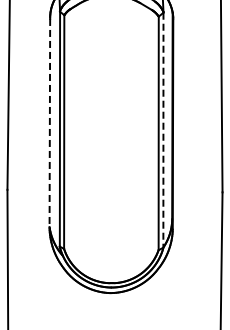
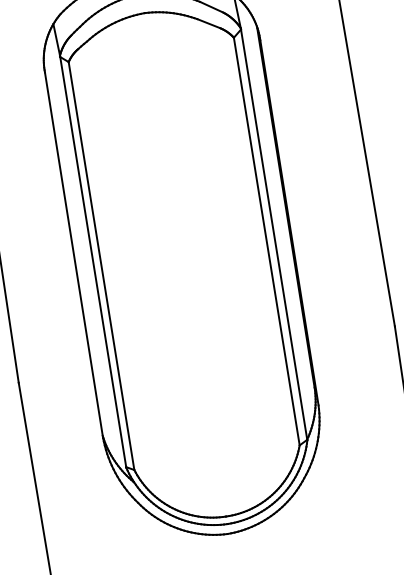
line: (49, 123) -> (73, 255), dashed -> solid
line: (163, 130) -> (274, 235), dashed -> solid

